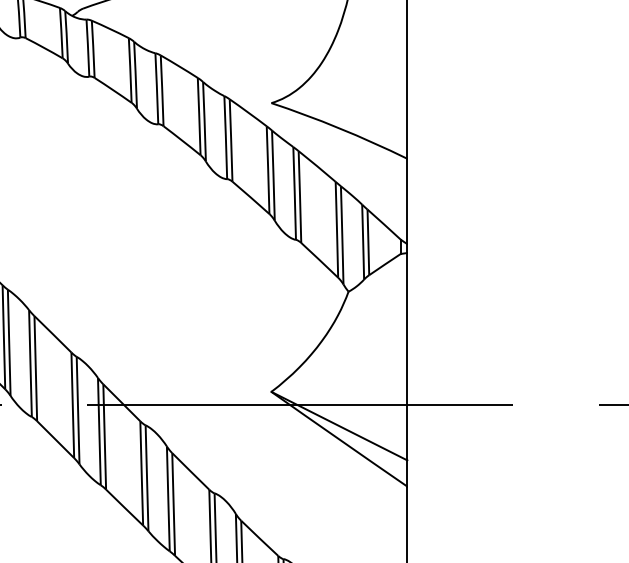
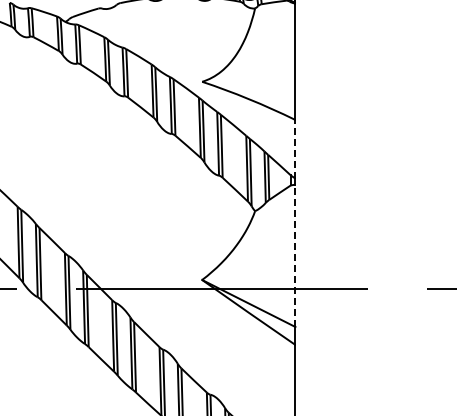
line: (407, 200) -> (295, 148), solid -> dashed
line: (407, 356) -> (295, 255), solid -> dashed

